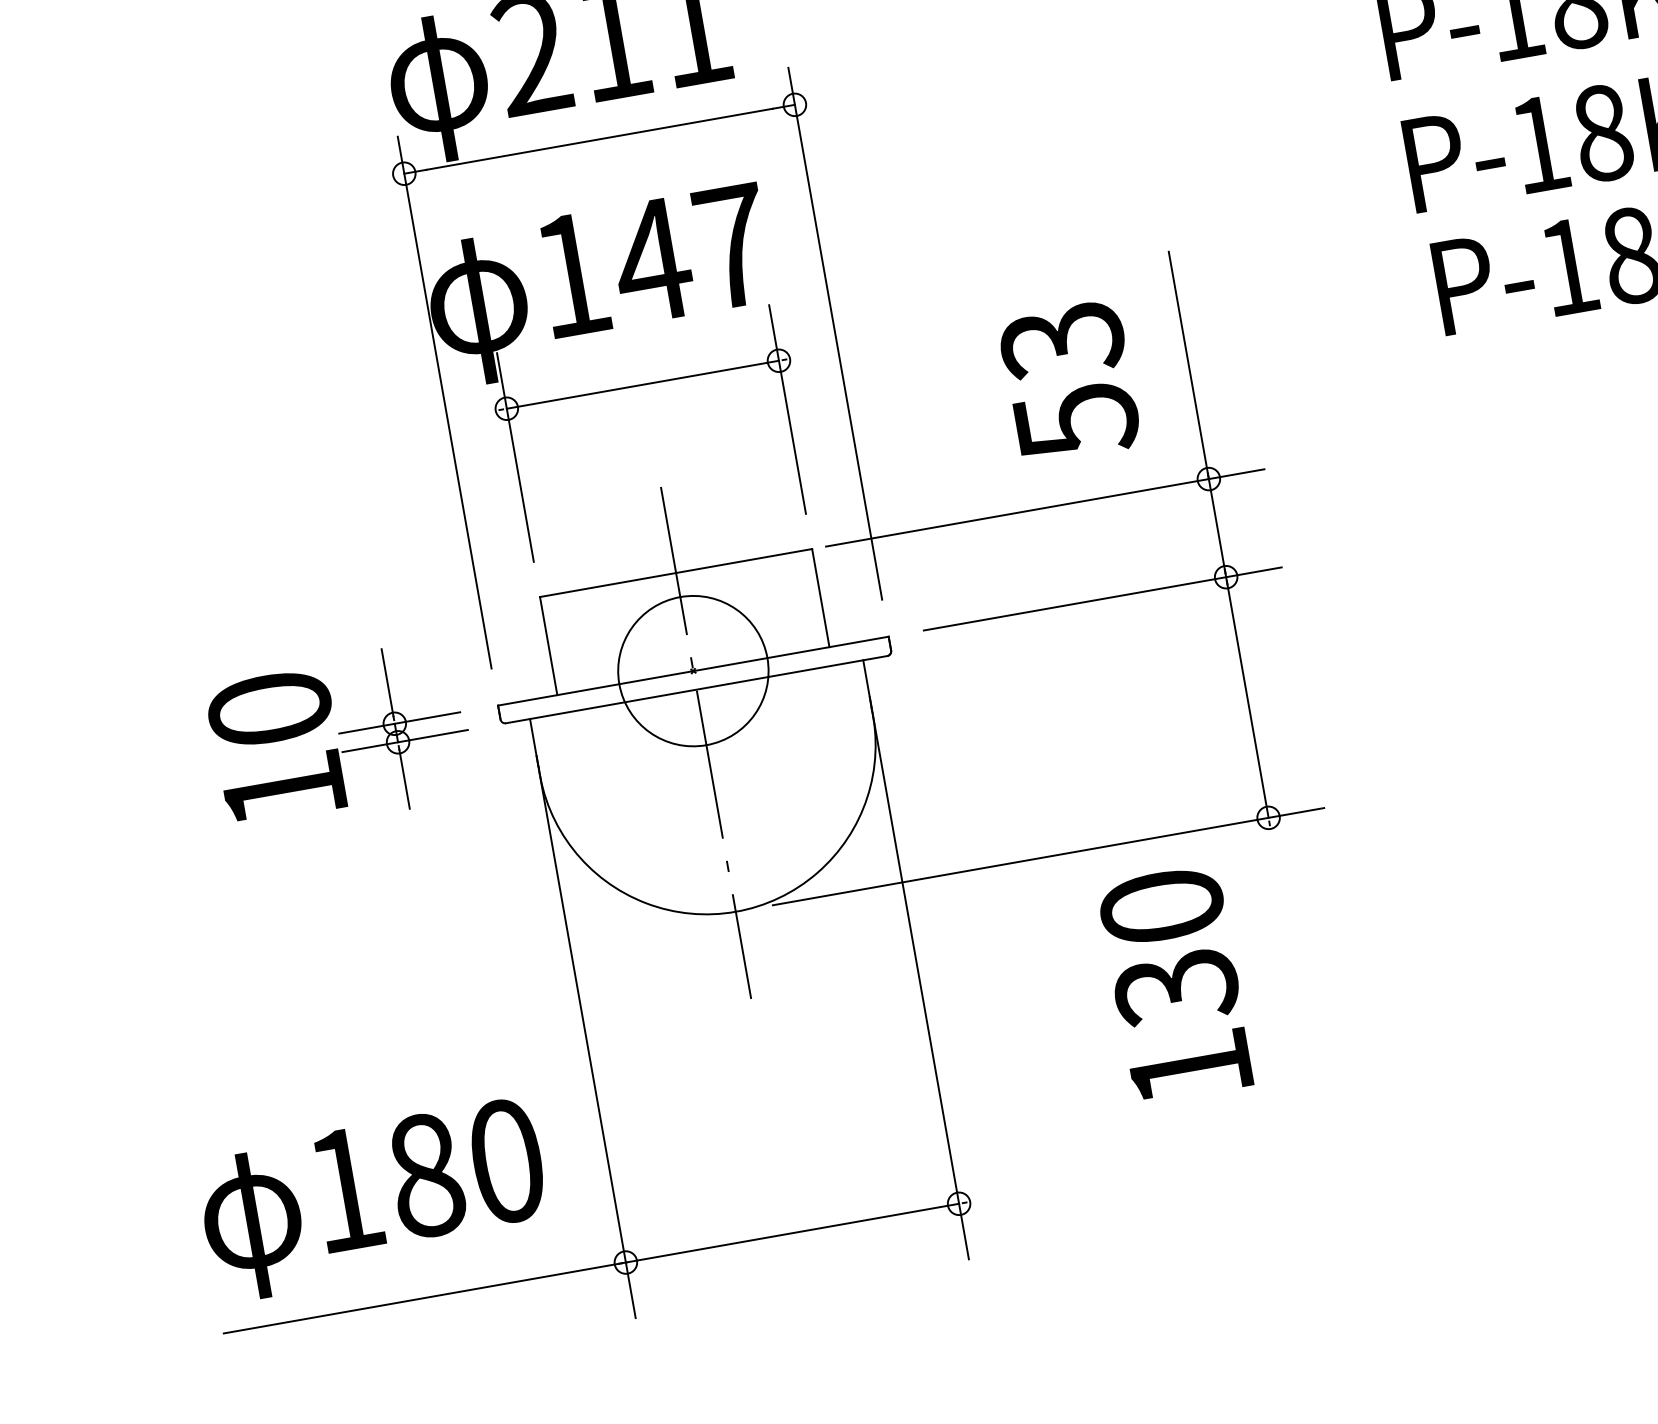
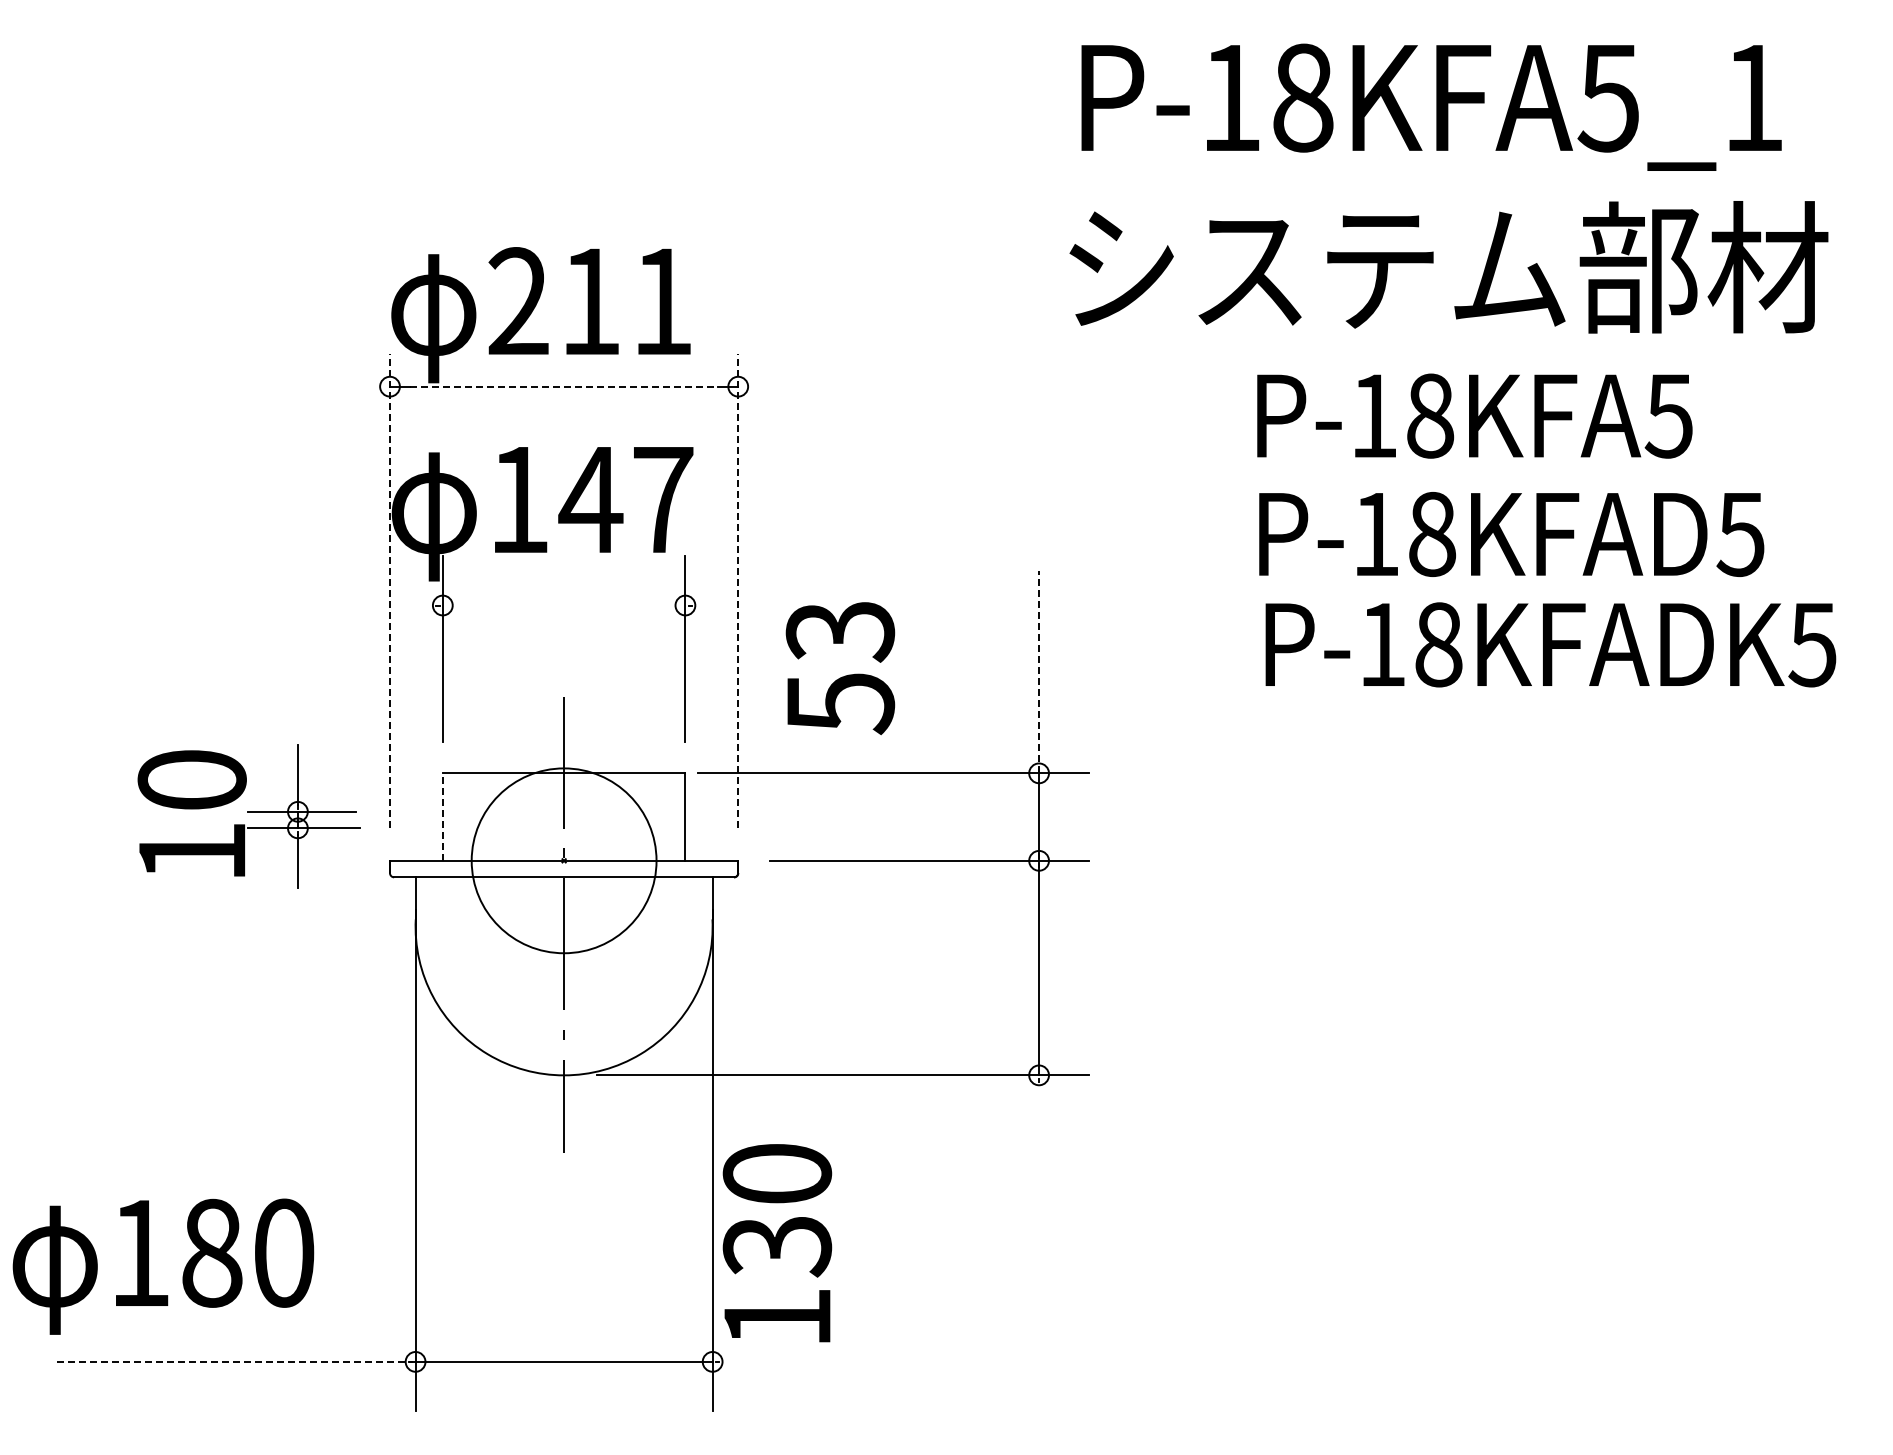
line: (600, 139) -> (564, 386), solid -> dashed
line: (835, 333) -> (738, 590), solid -> dashed
line: (1189, 364) -> (1039, 671), solid -> dashed
text: (1069, 382) -> (840, 668), moved
line: (642, 384) -> (563, 605), removed
line: (445, 402) -> (390, 590), solid -> dashed
line: (548, 646) -> (442, 817), solid -> dashed
circle: (693, 670) -> (564, 860), size x1.4
part: (340, 738) -> (248, 816), moved
text: (1175, 984) -> (777, 1243), moved
text: (374, 1200) -> (163, 1266), moved
line: (424, 1297) -> (236, 1361), solid -> dashed

